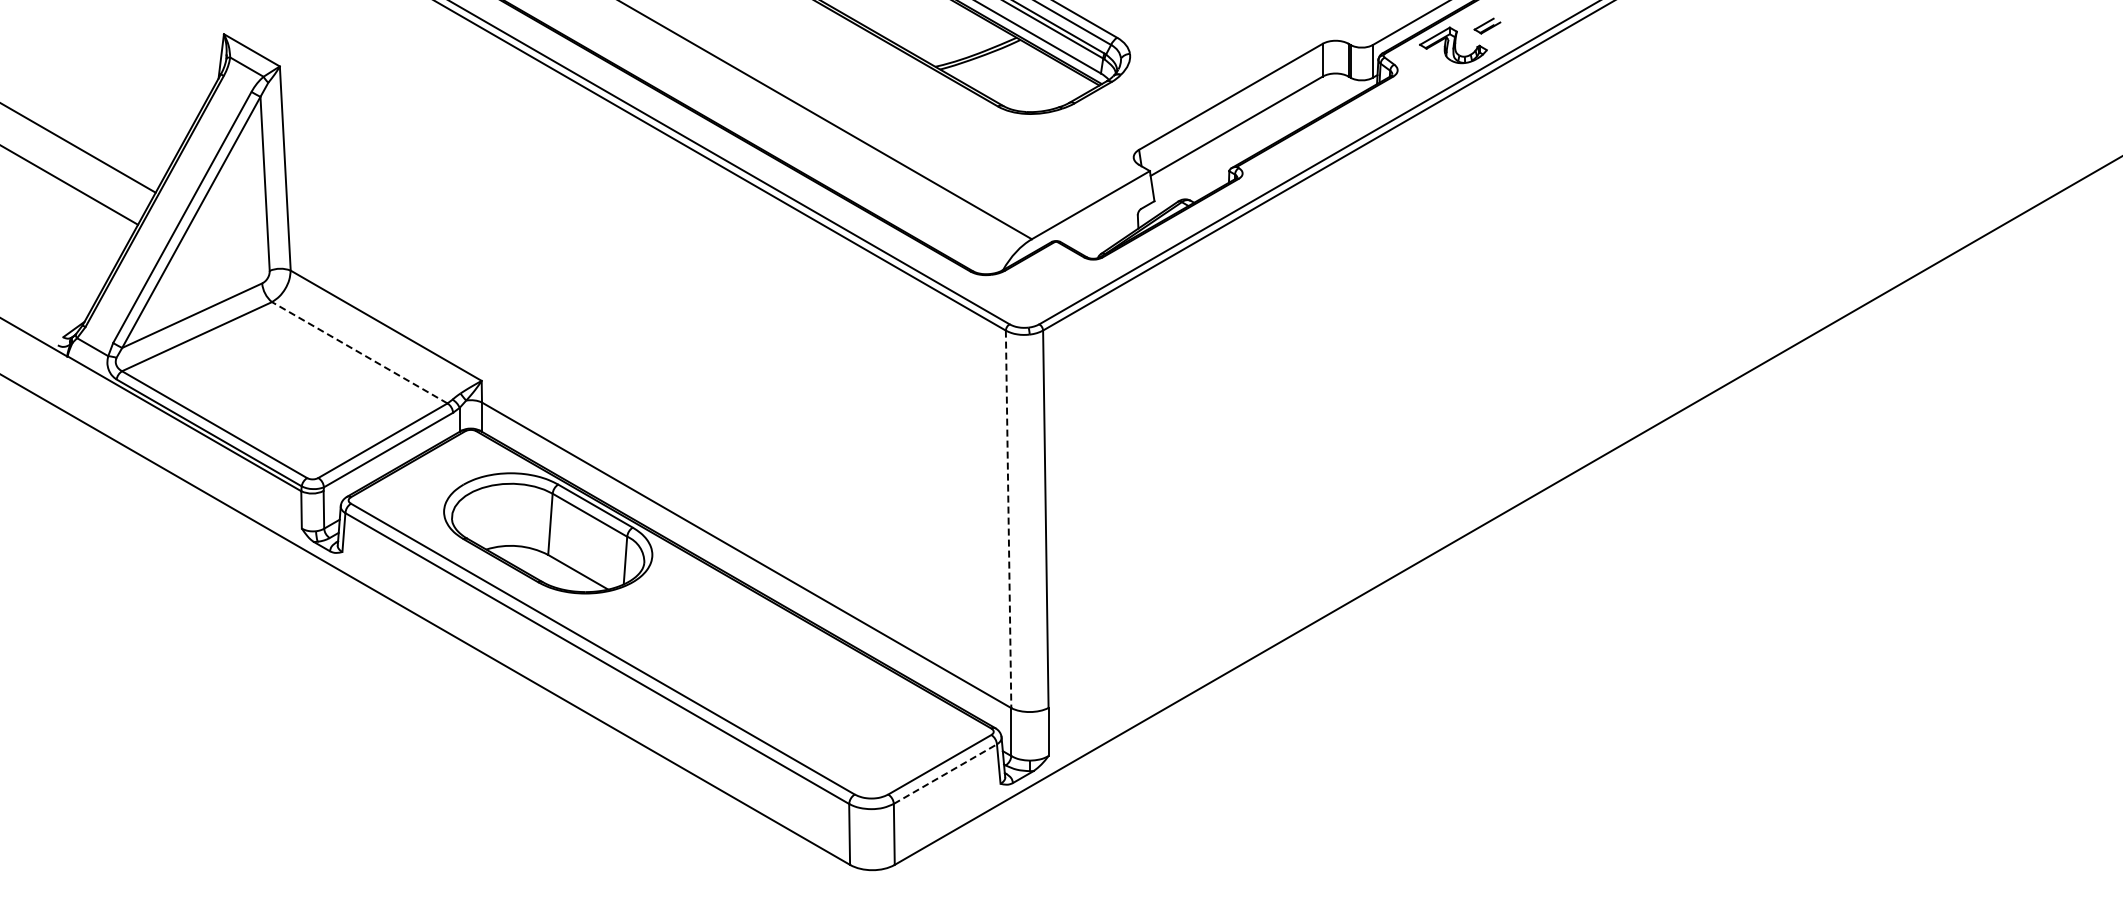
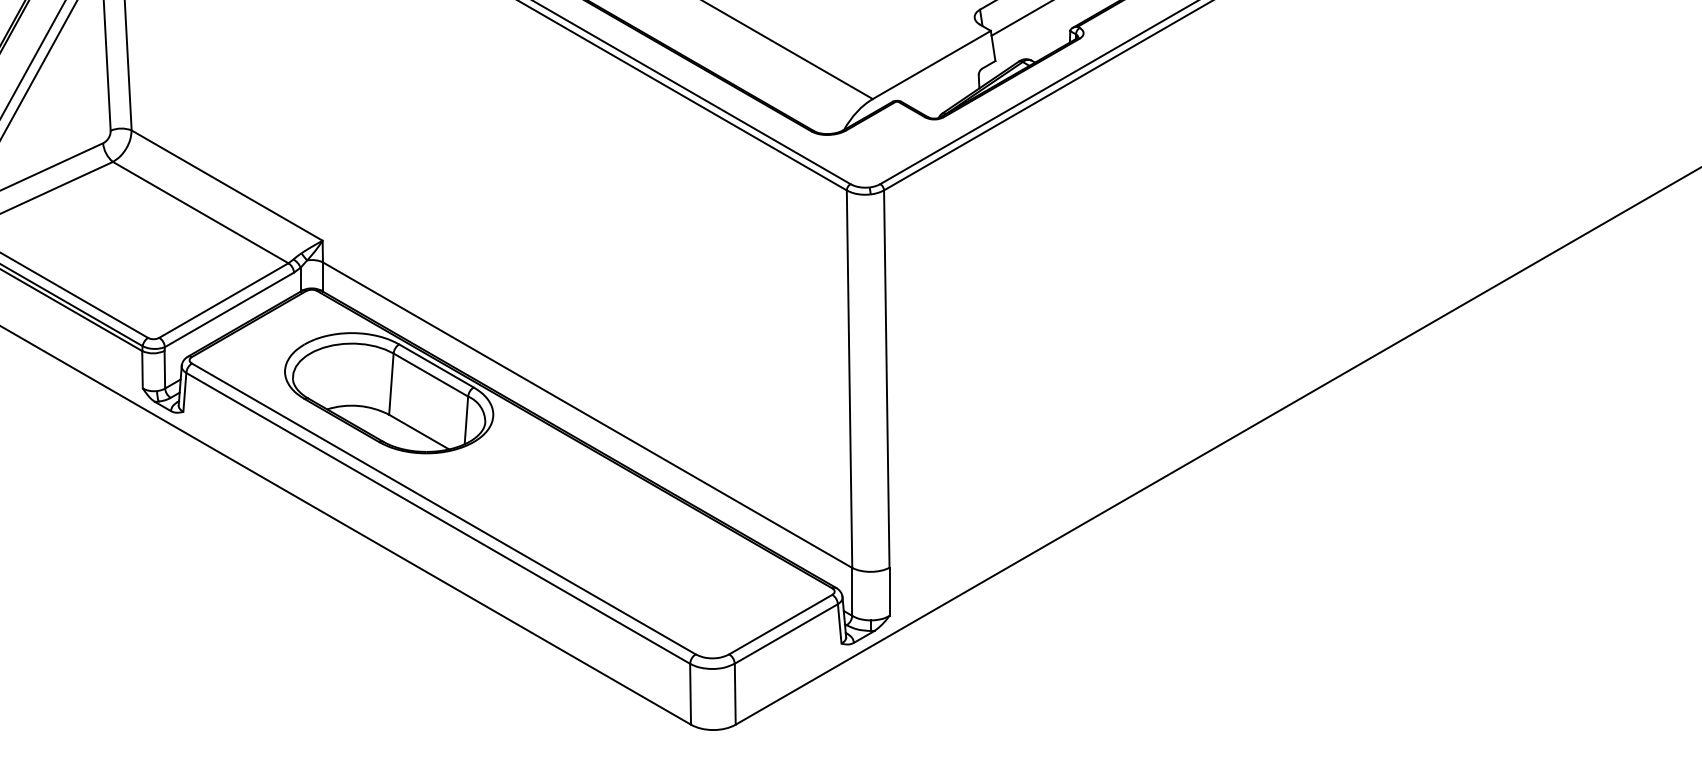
line: (359, 352) -> (200, 212), dashed -> solid
line: (1008, 519) -> (849, 379), dashed -> solid
line: (945, 774) -> (786, 634), dashed -> solid

